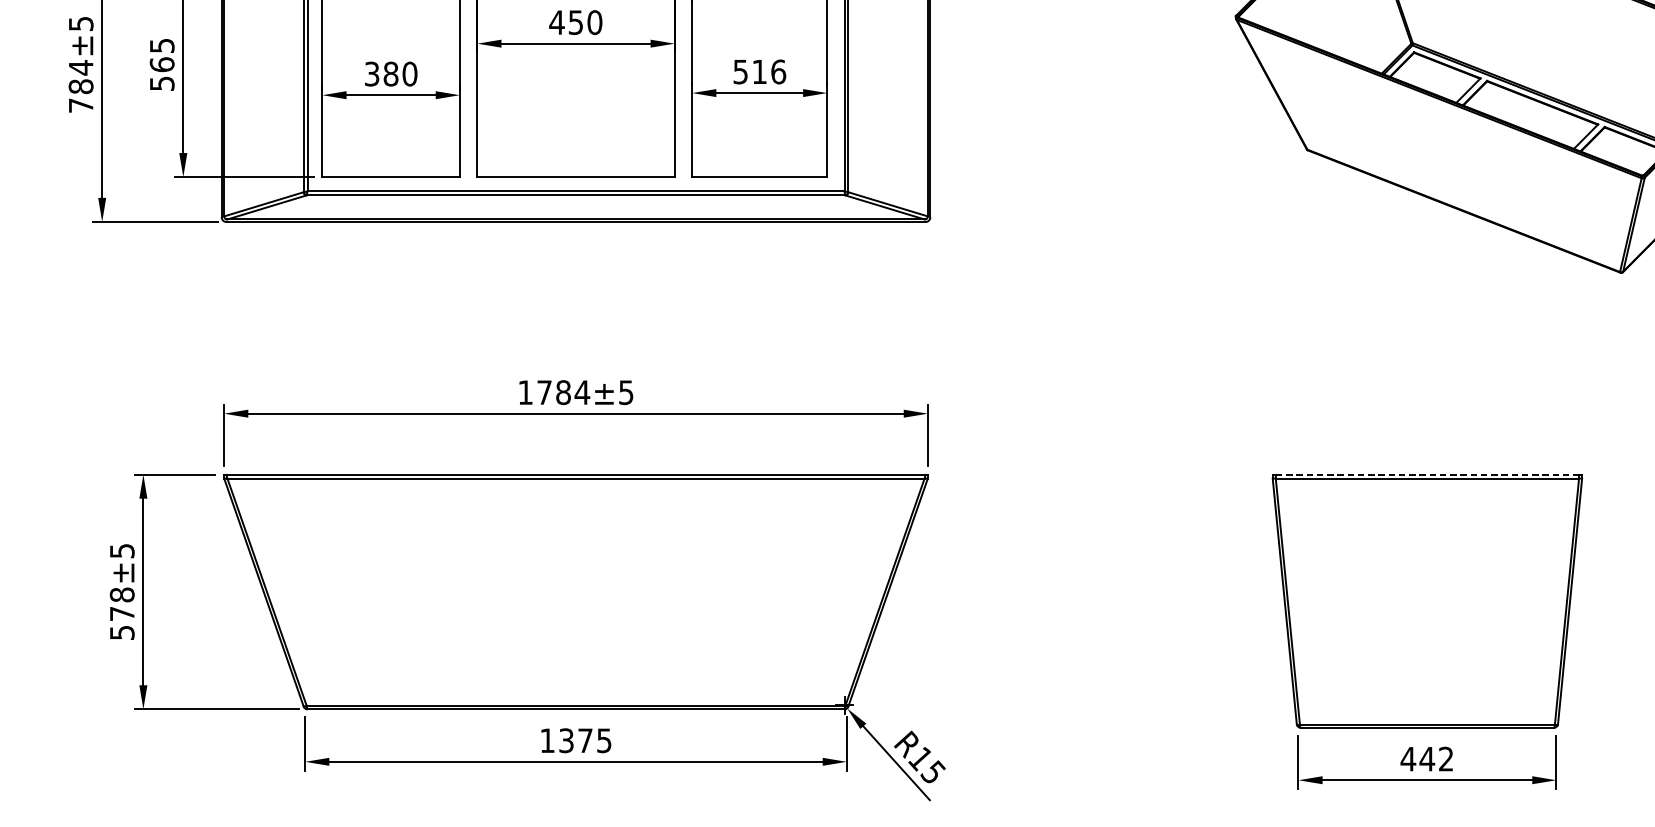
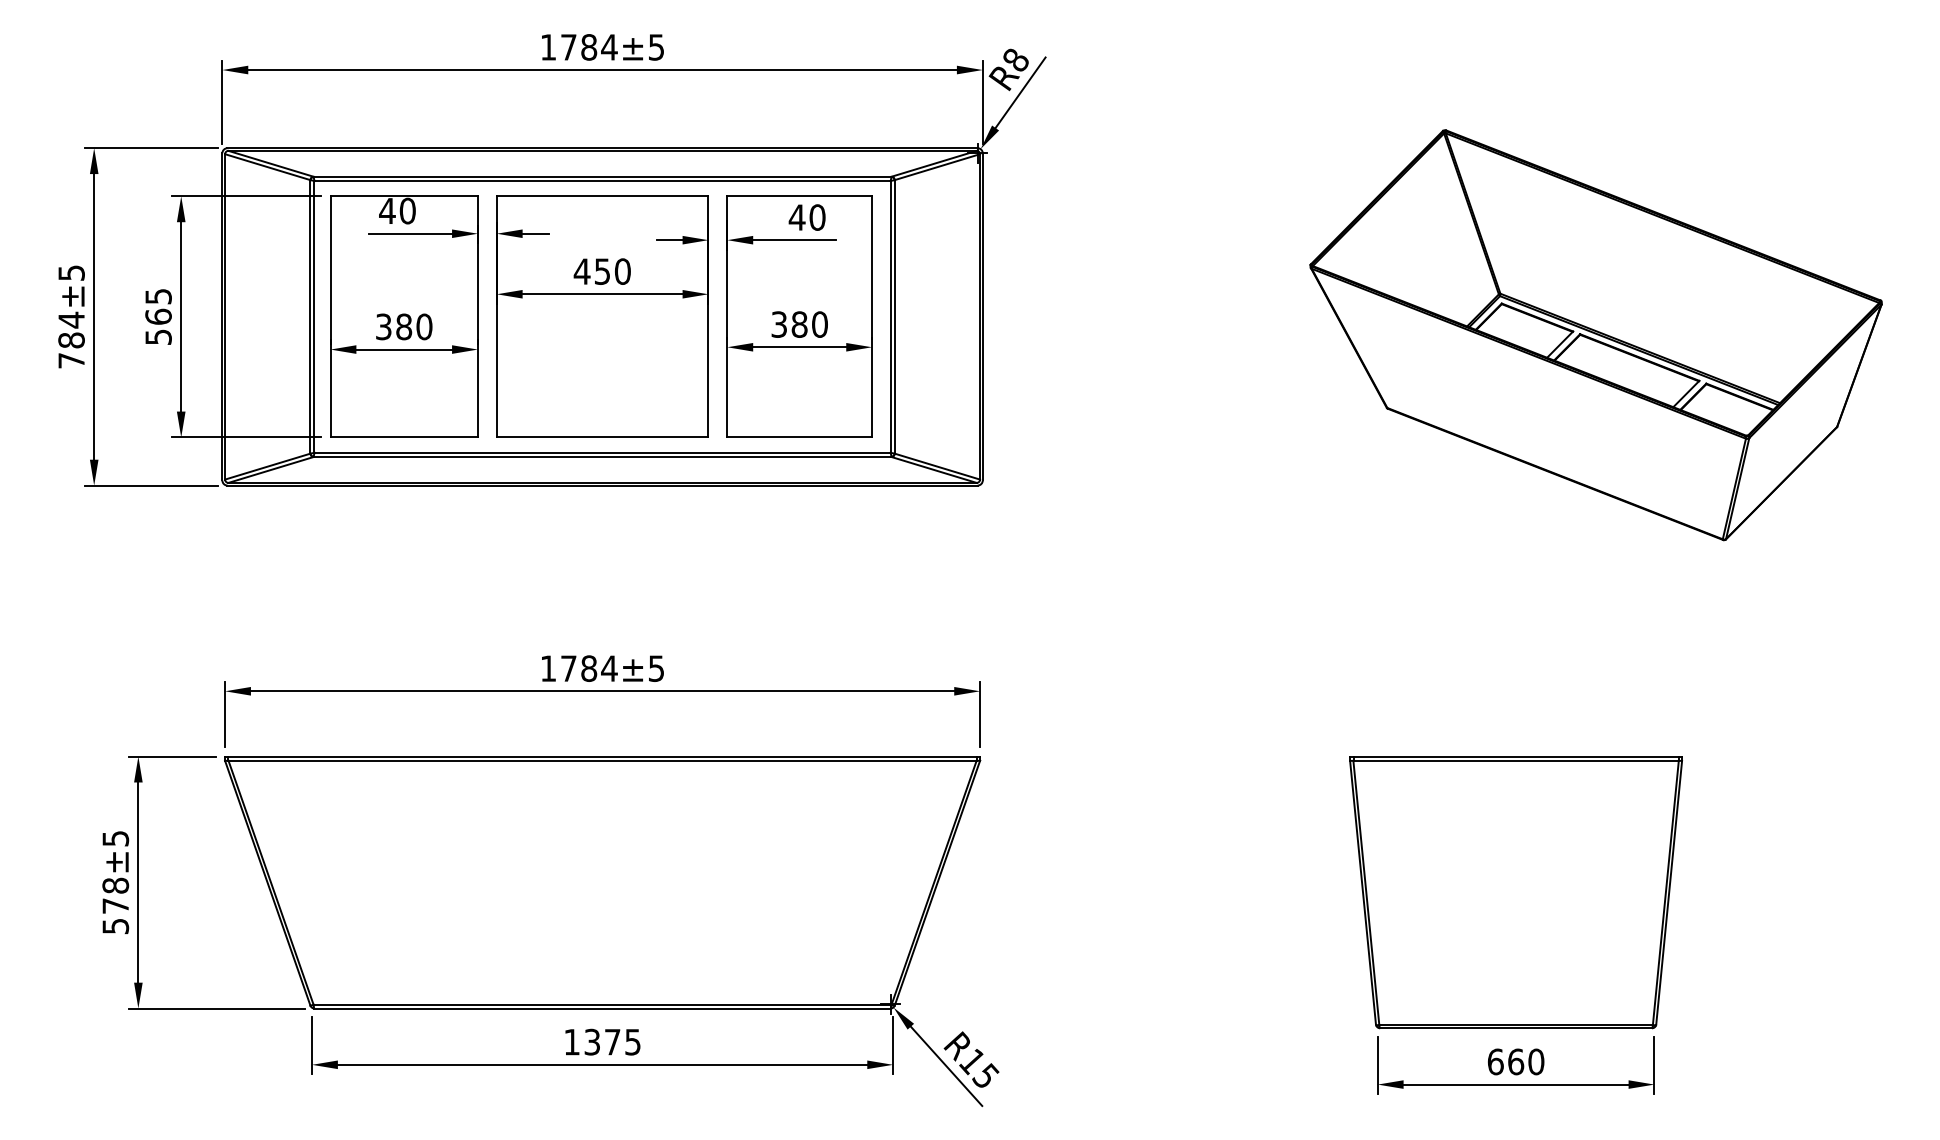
text: (760, 71) -> (800, 324), 516 -> 380
line: (1427, 474) -> (1516, 756), dashed -> solid
text: (1426, 758) -> (1515, 1061), 442 -> 660

